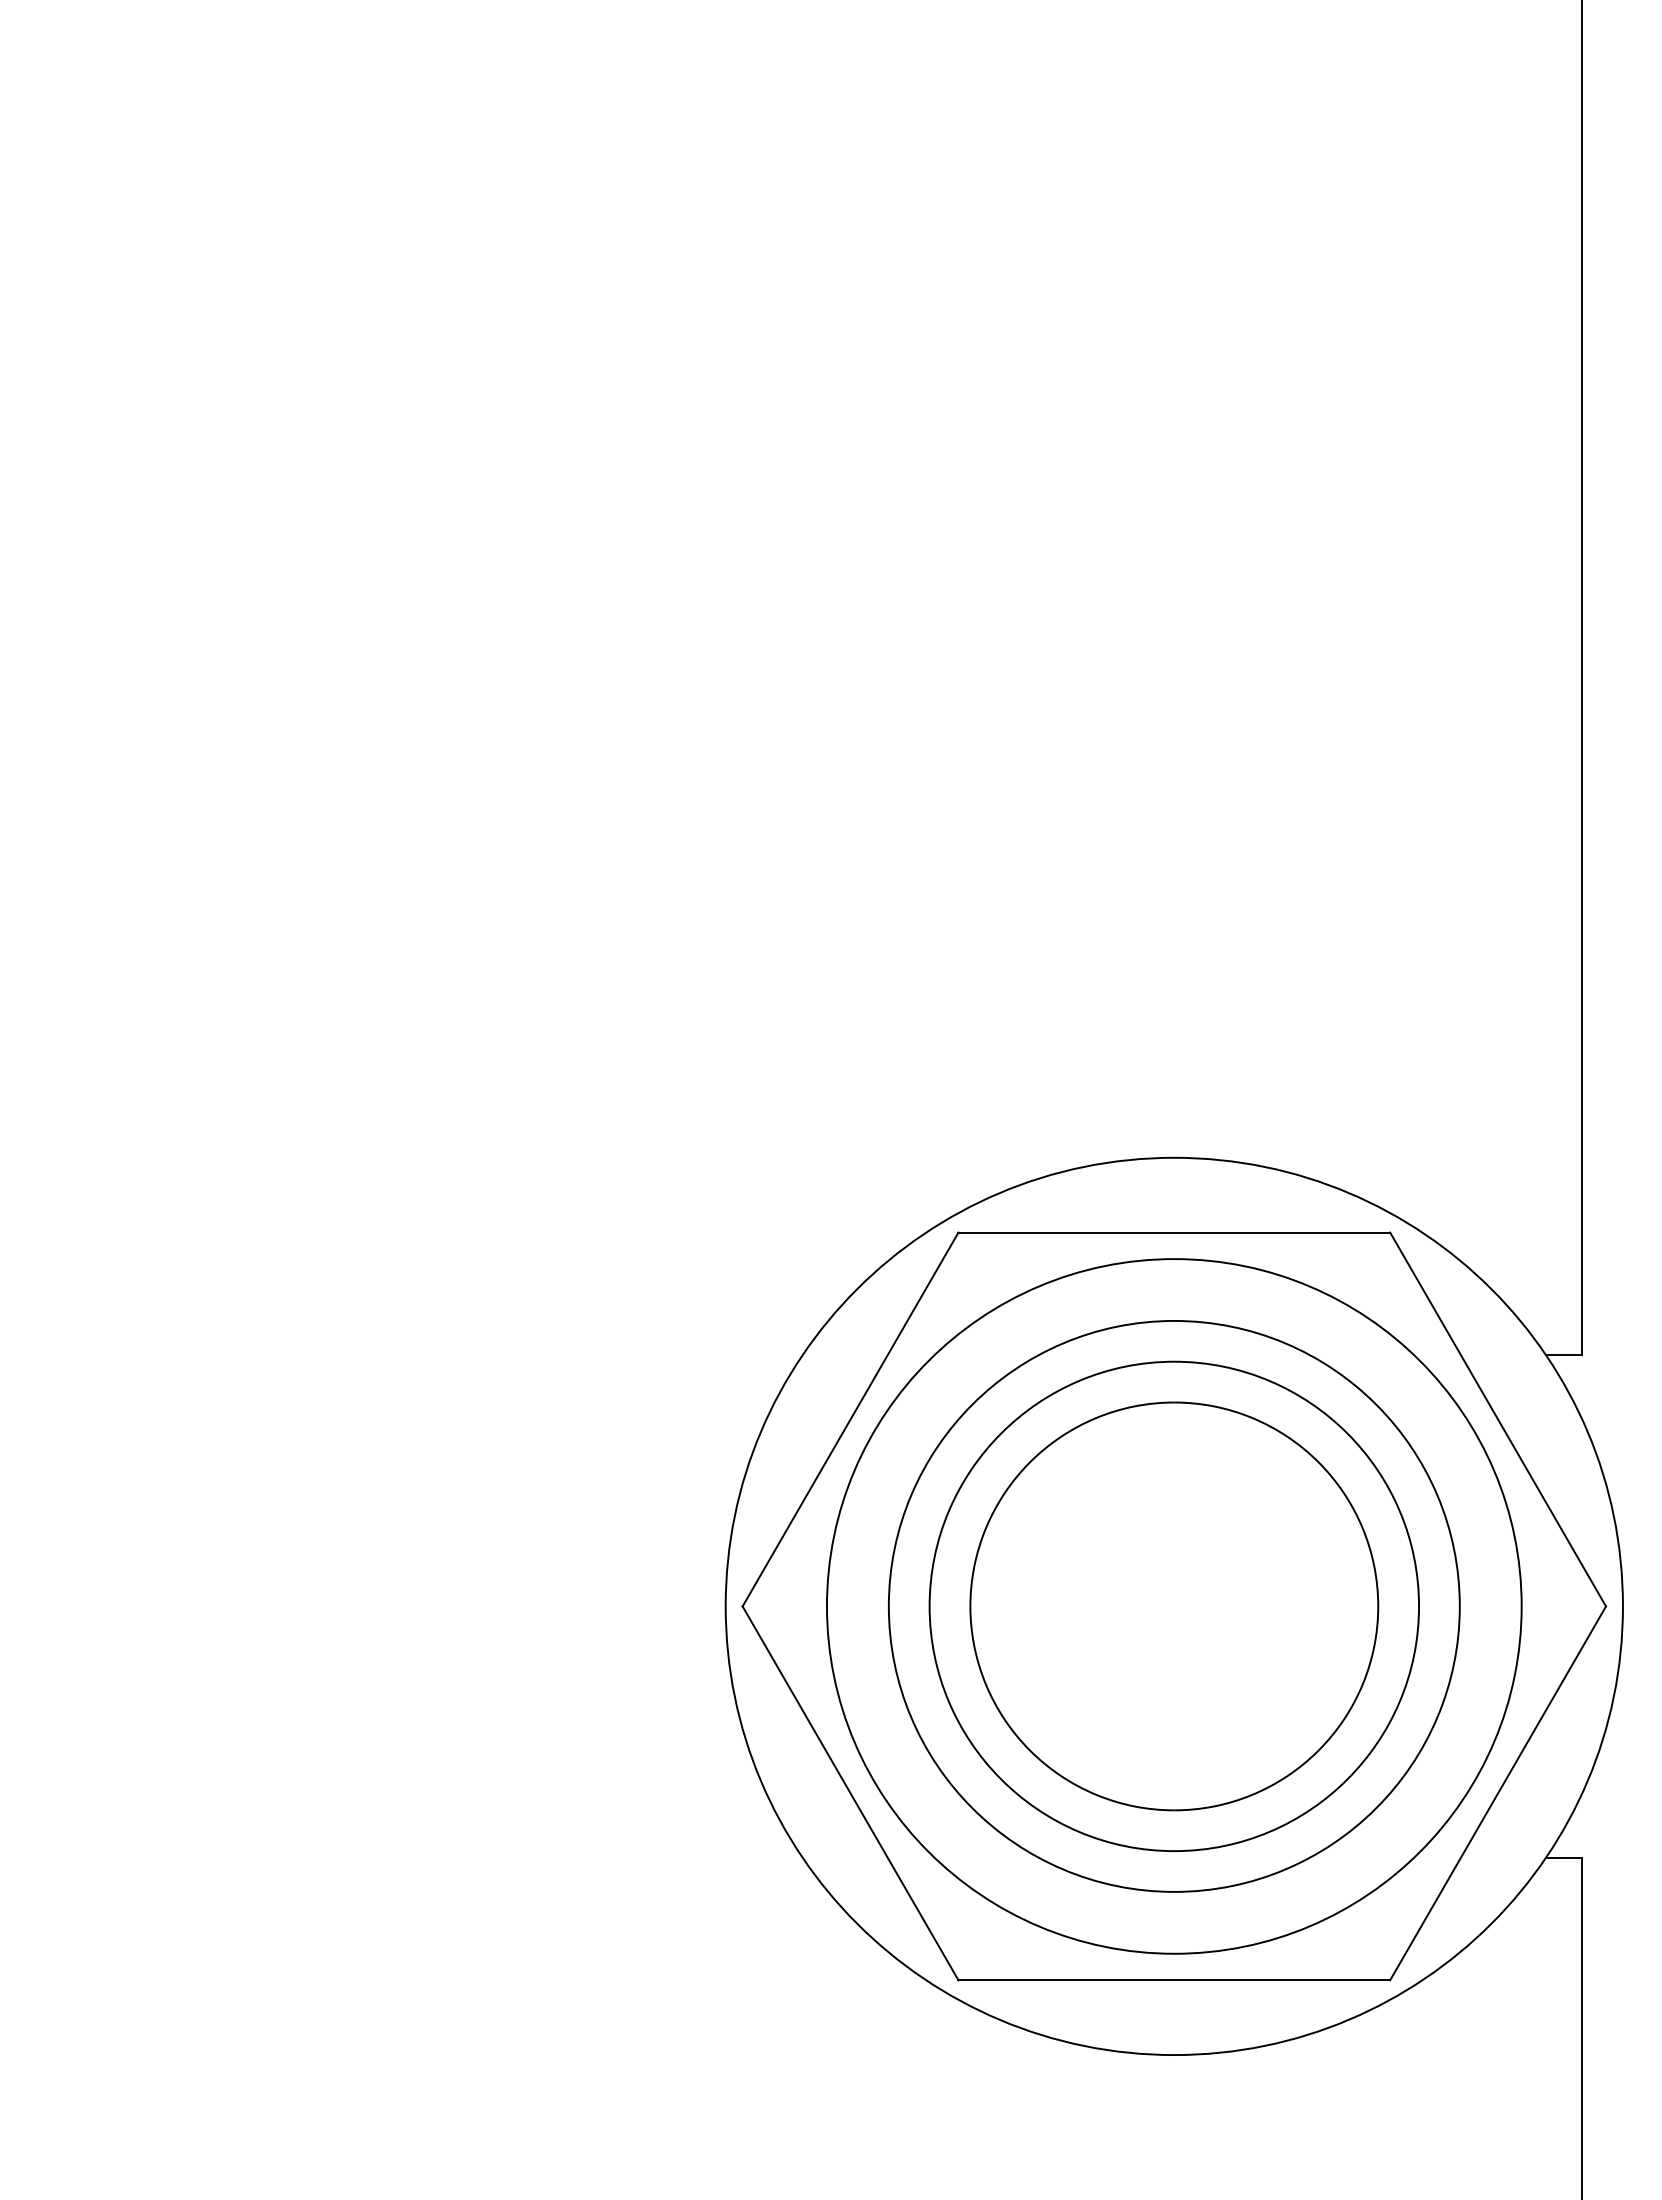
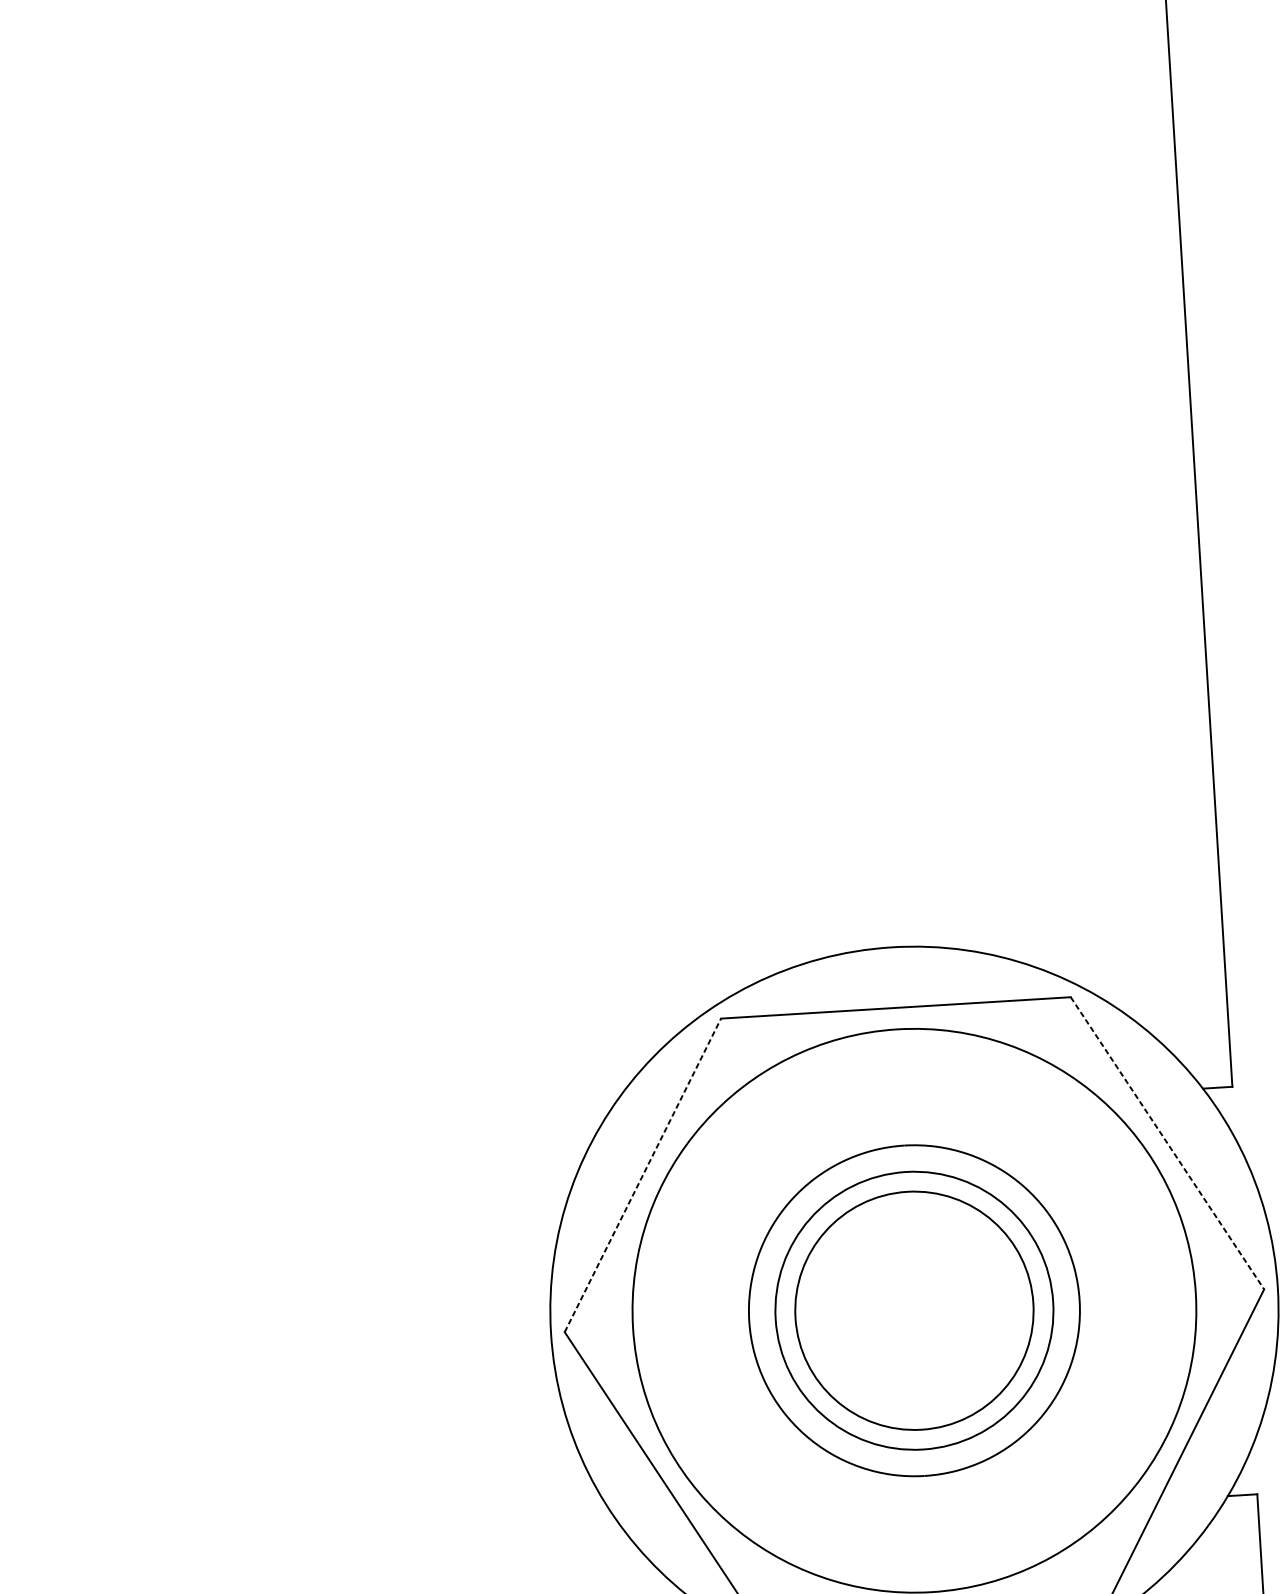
line: (850, 1419) -> (642, 1175), solid -> dashed
line: (1498, 1419) -> (1167, 1143), solid -> dashed
circle: (1173, 1605) -> (913, 1310), size x0.6
circle: (1174, 1606) -> (914, 1310), size x0.6

